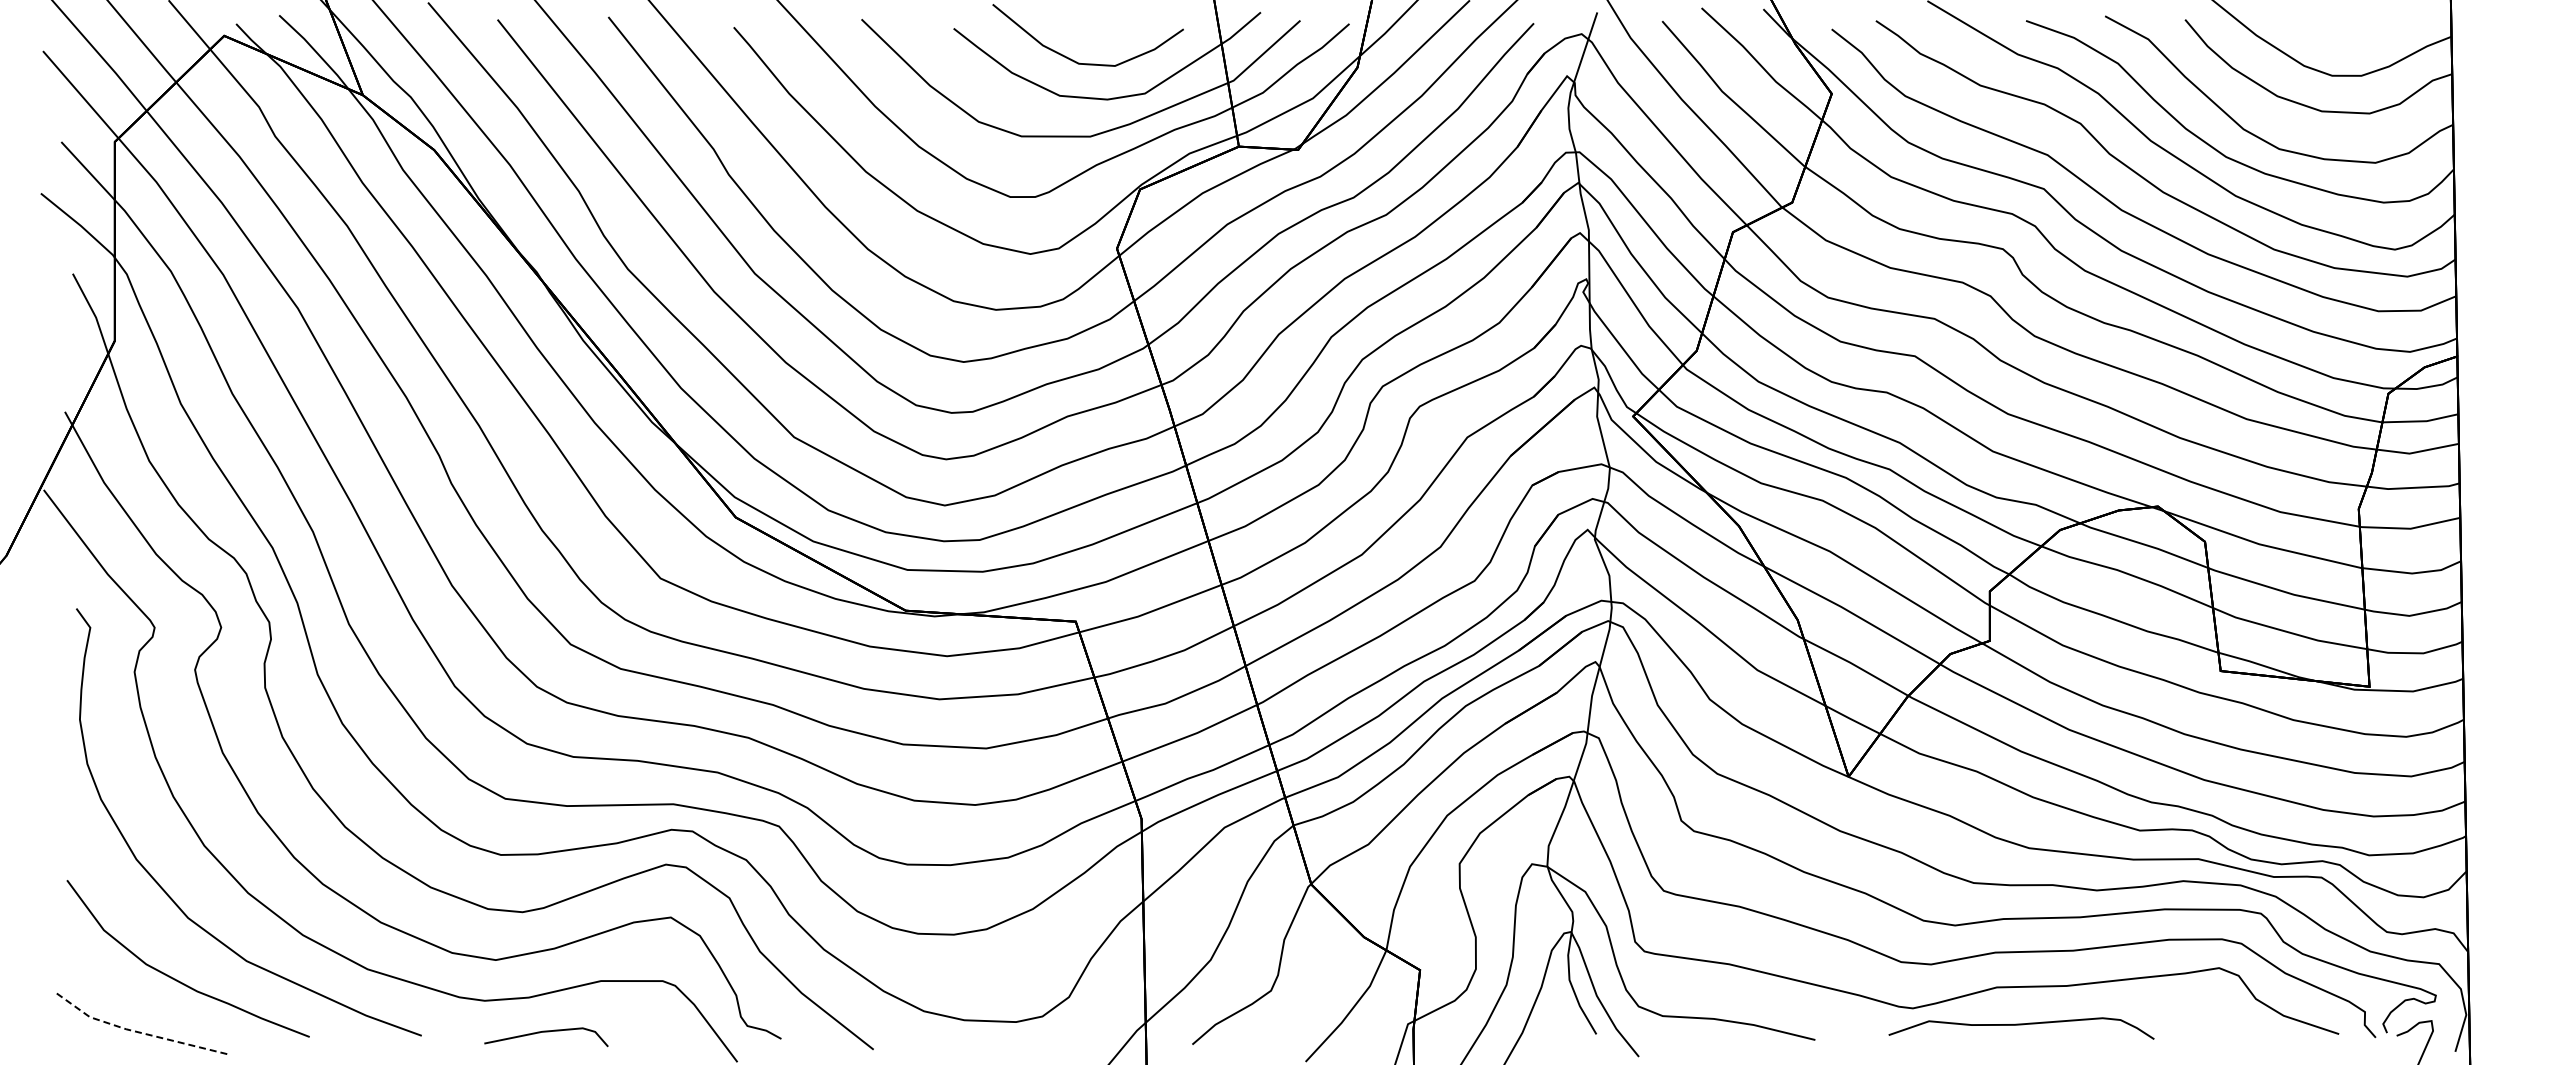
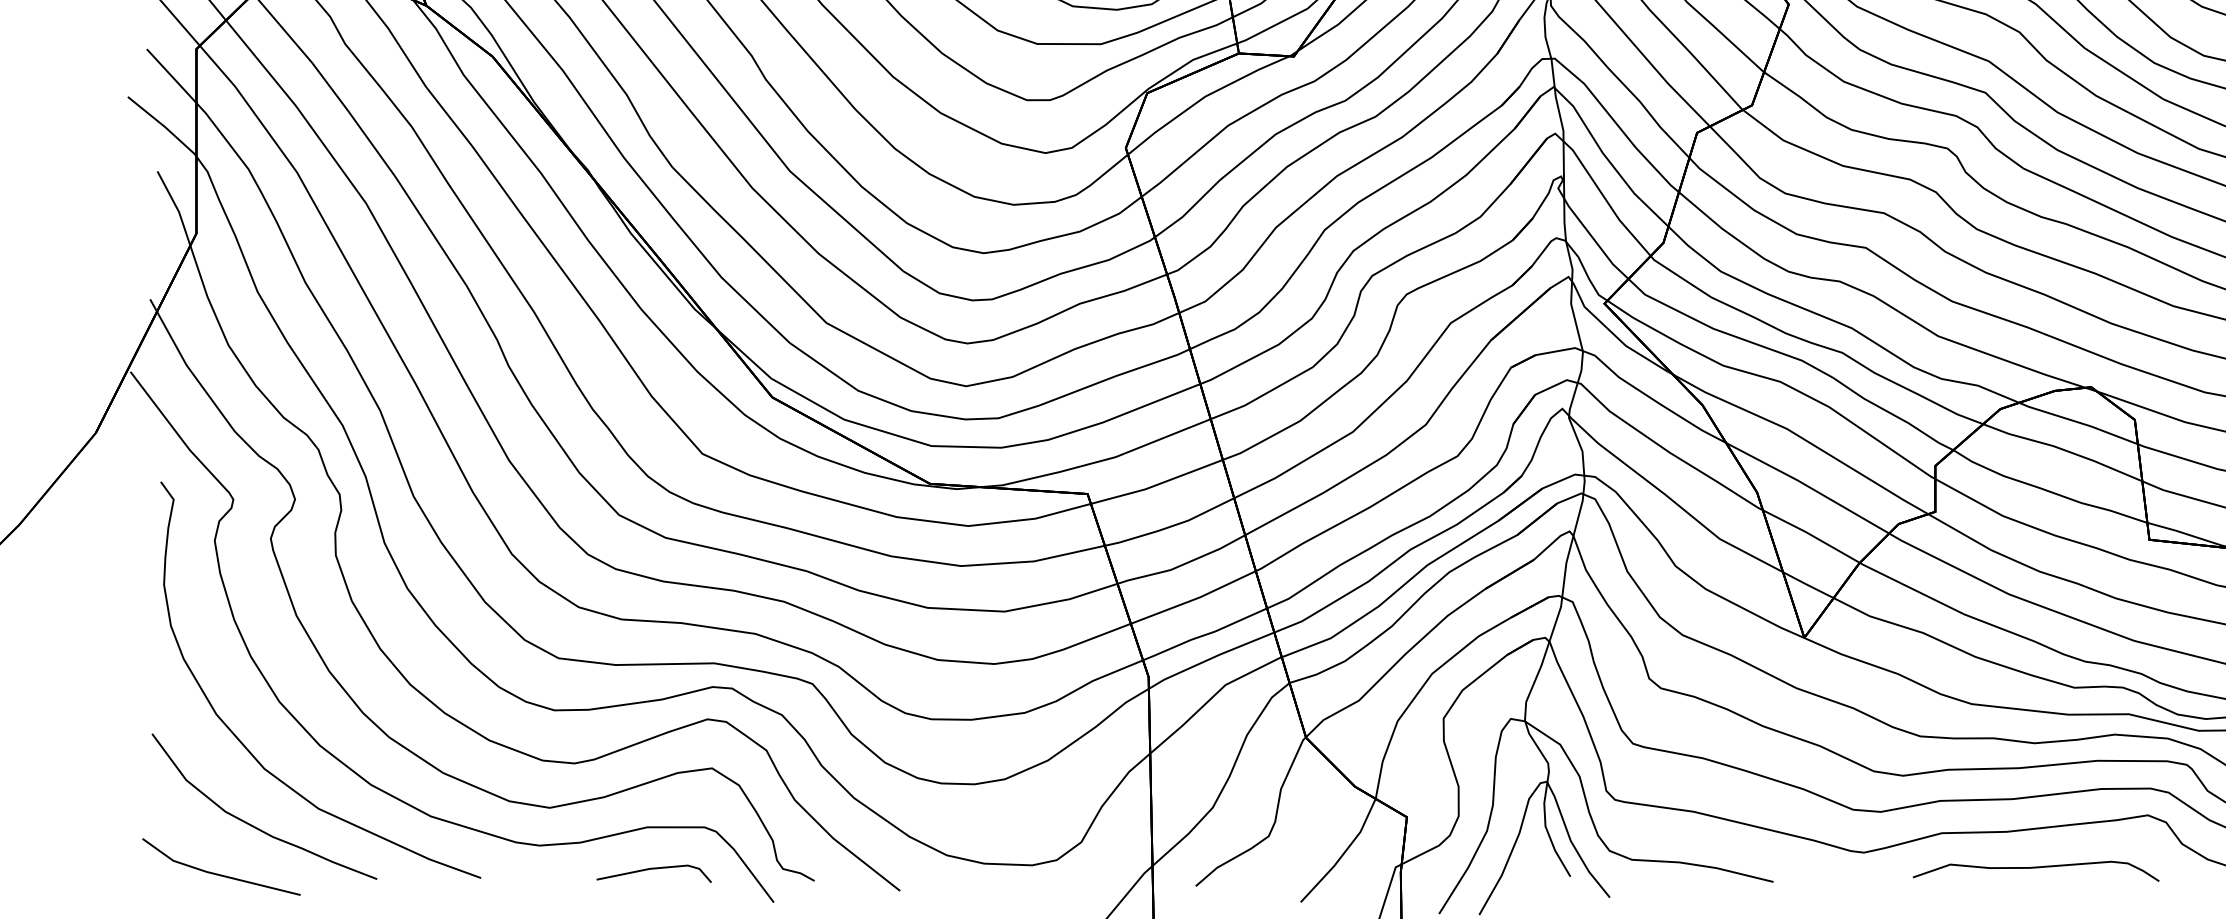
curve: (2021, 1025) -> (2036, 868), moved
line: (136, 1031) -> (216, 874), dashed -> solid
line: (546, 1032) -> (654, 869), moved

